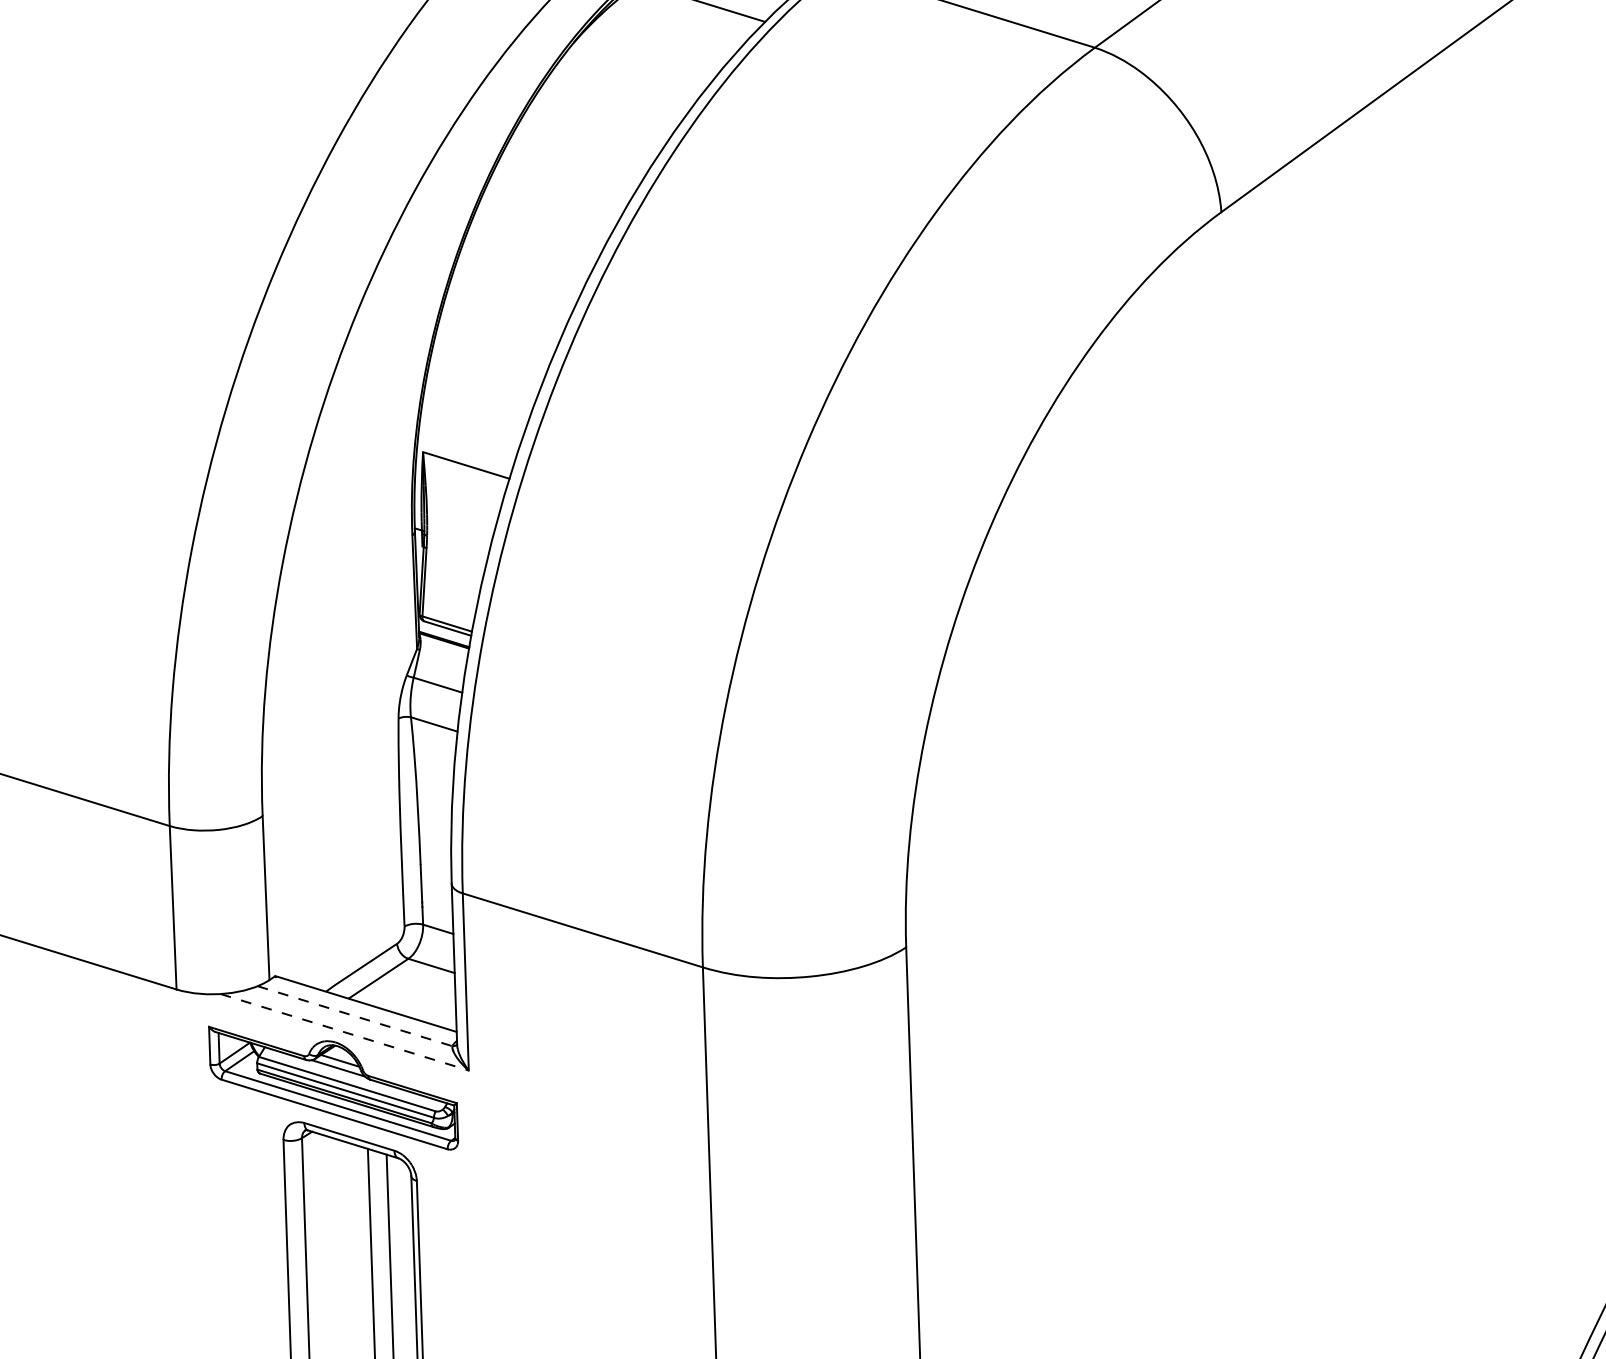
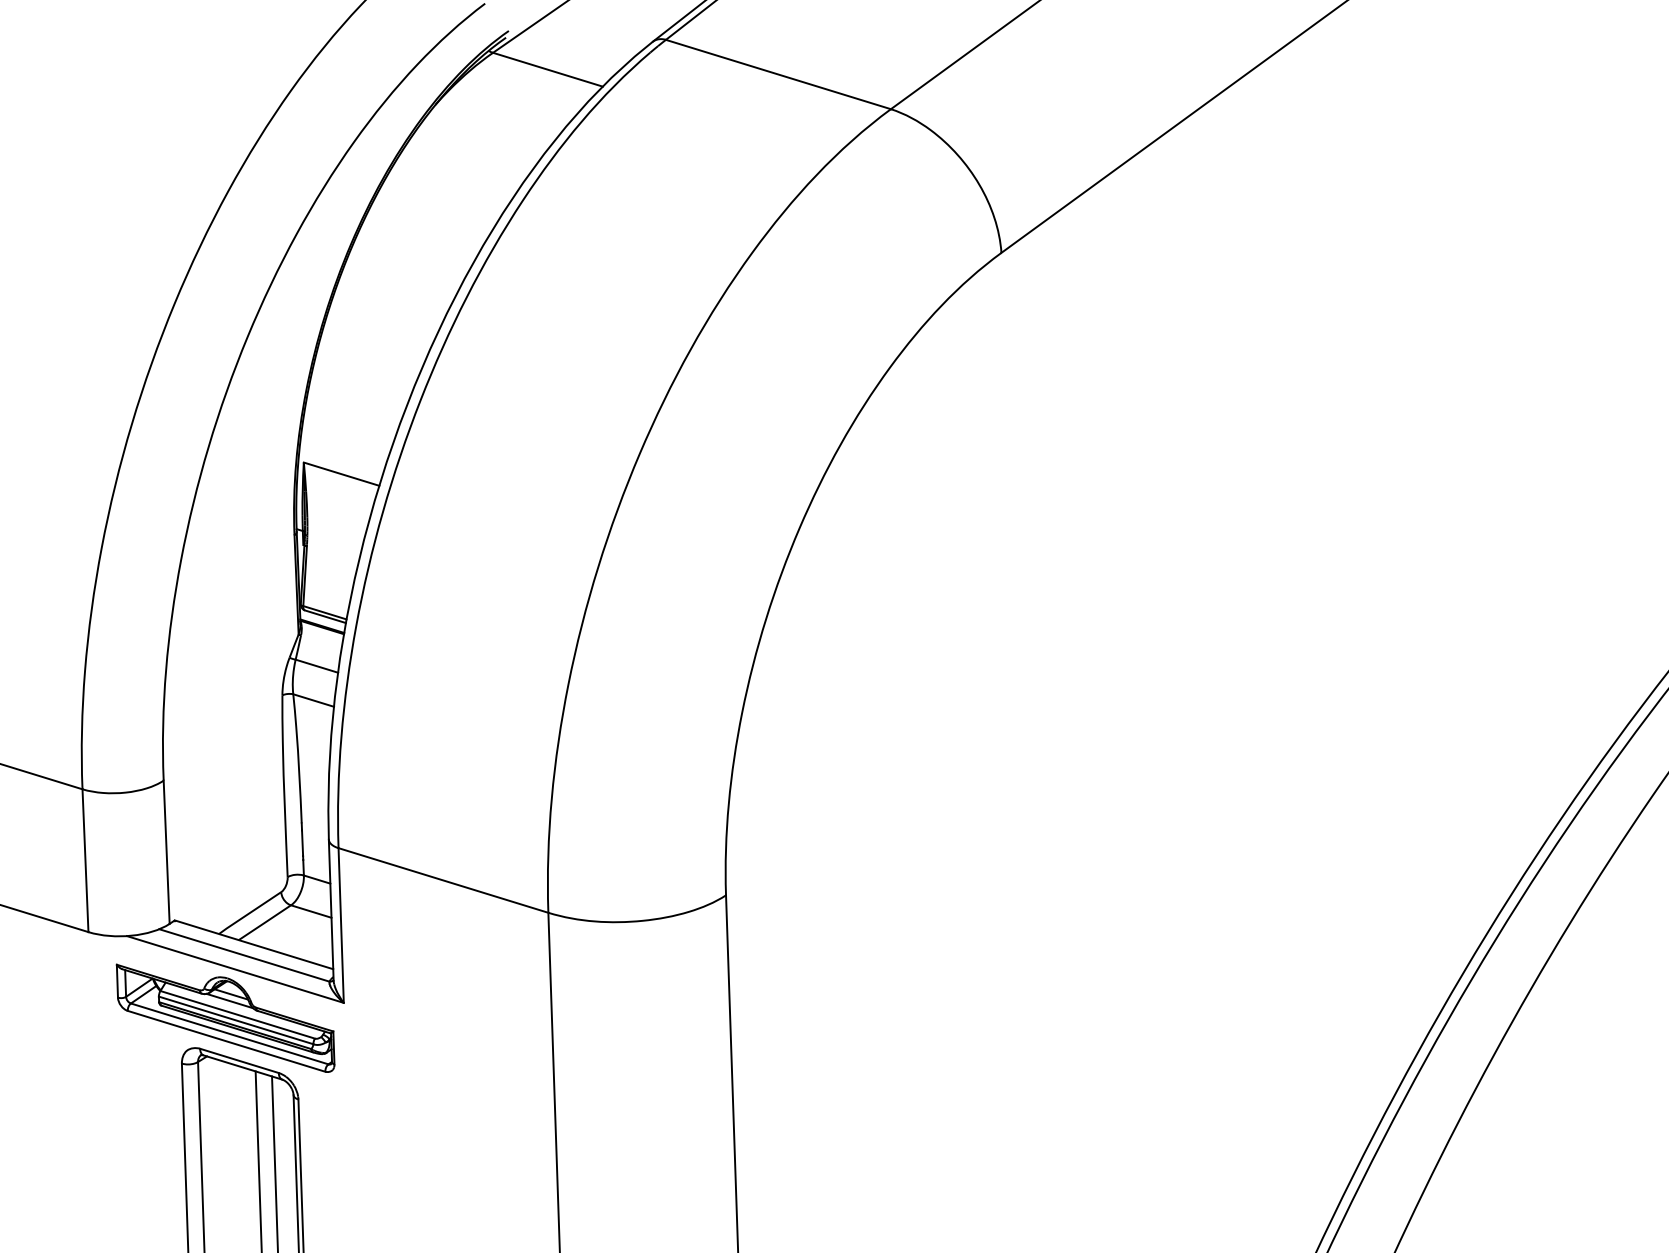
line: (355, 1016) -> (244, 955), dashed -> solid
line: (344, 1032) -> (235, 969), dashed -> solid

